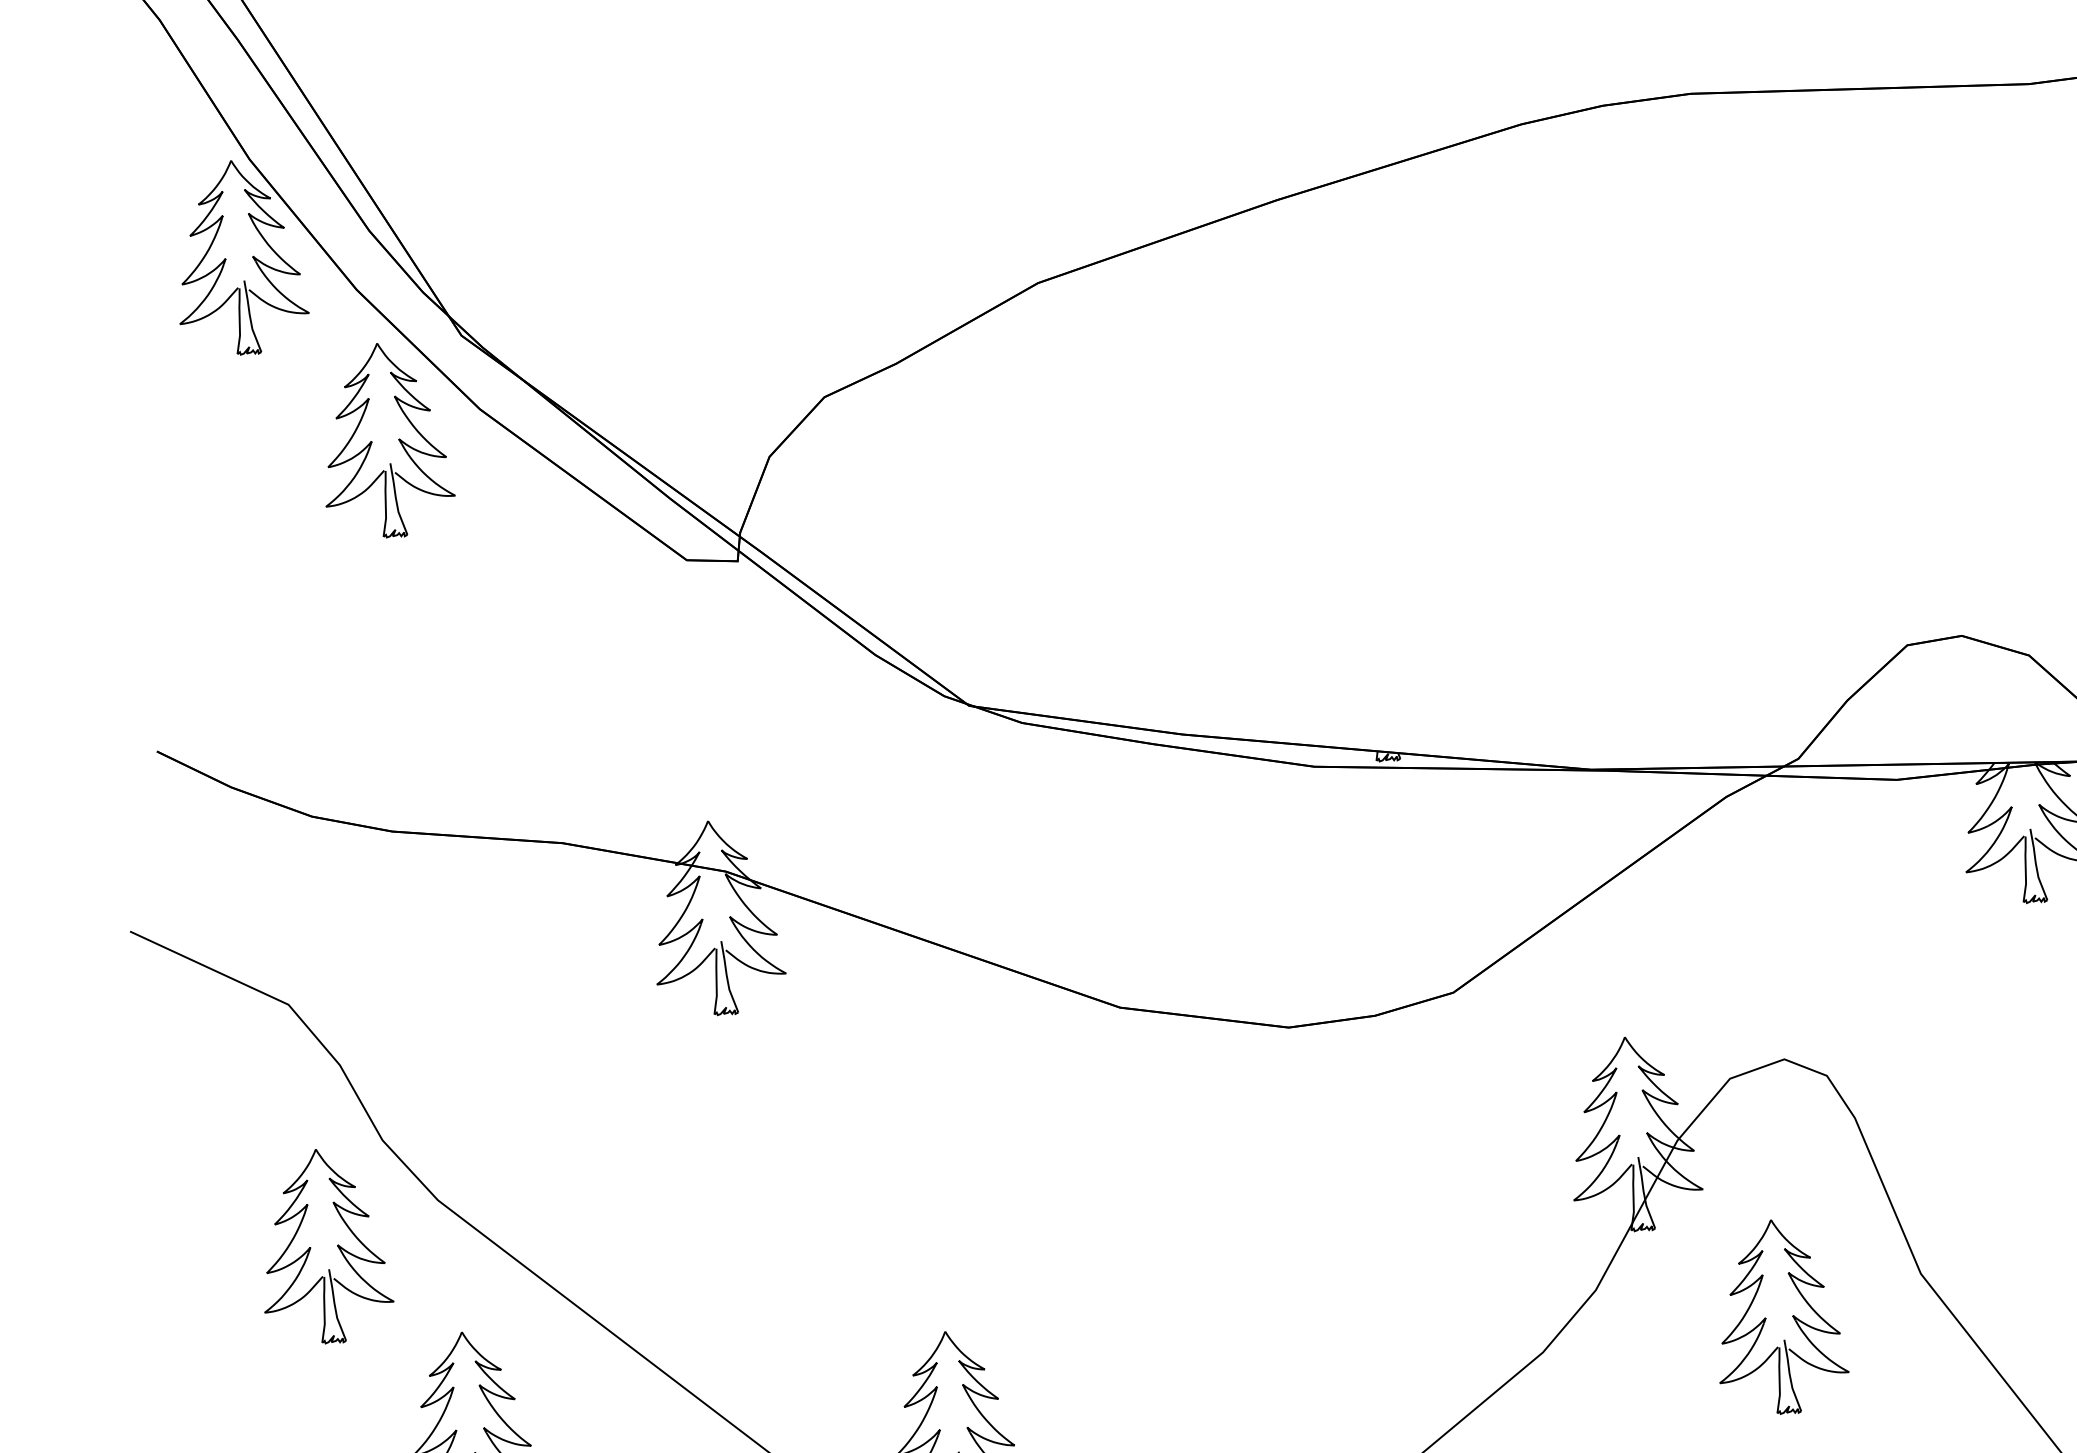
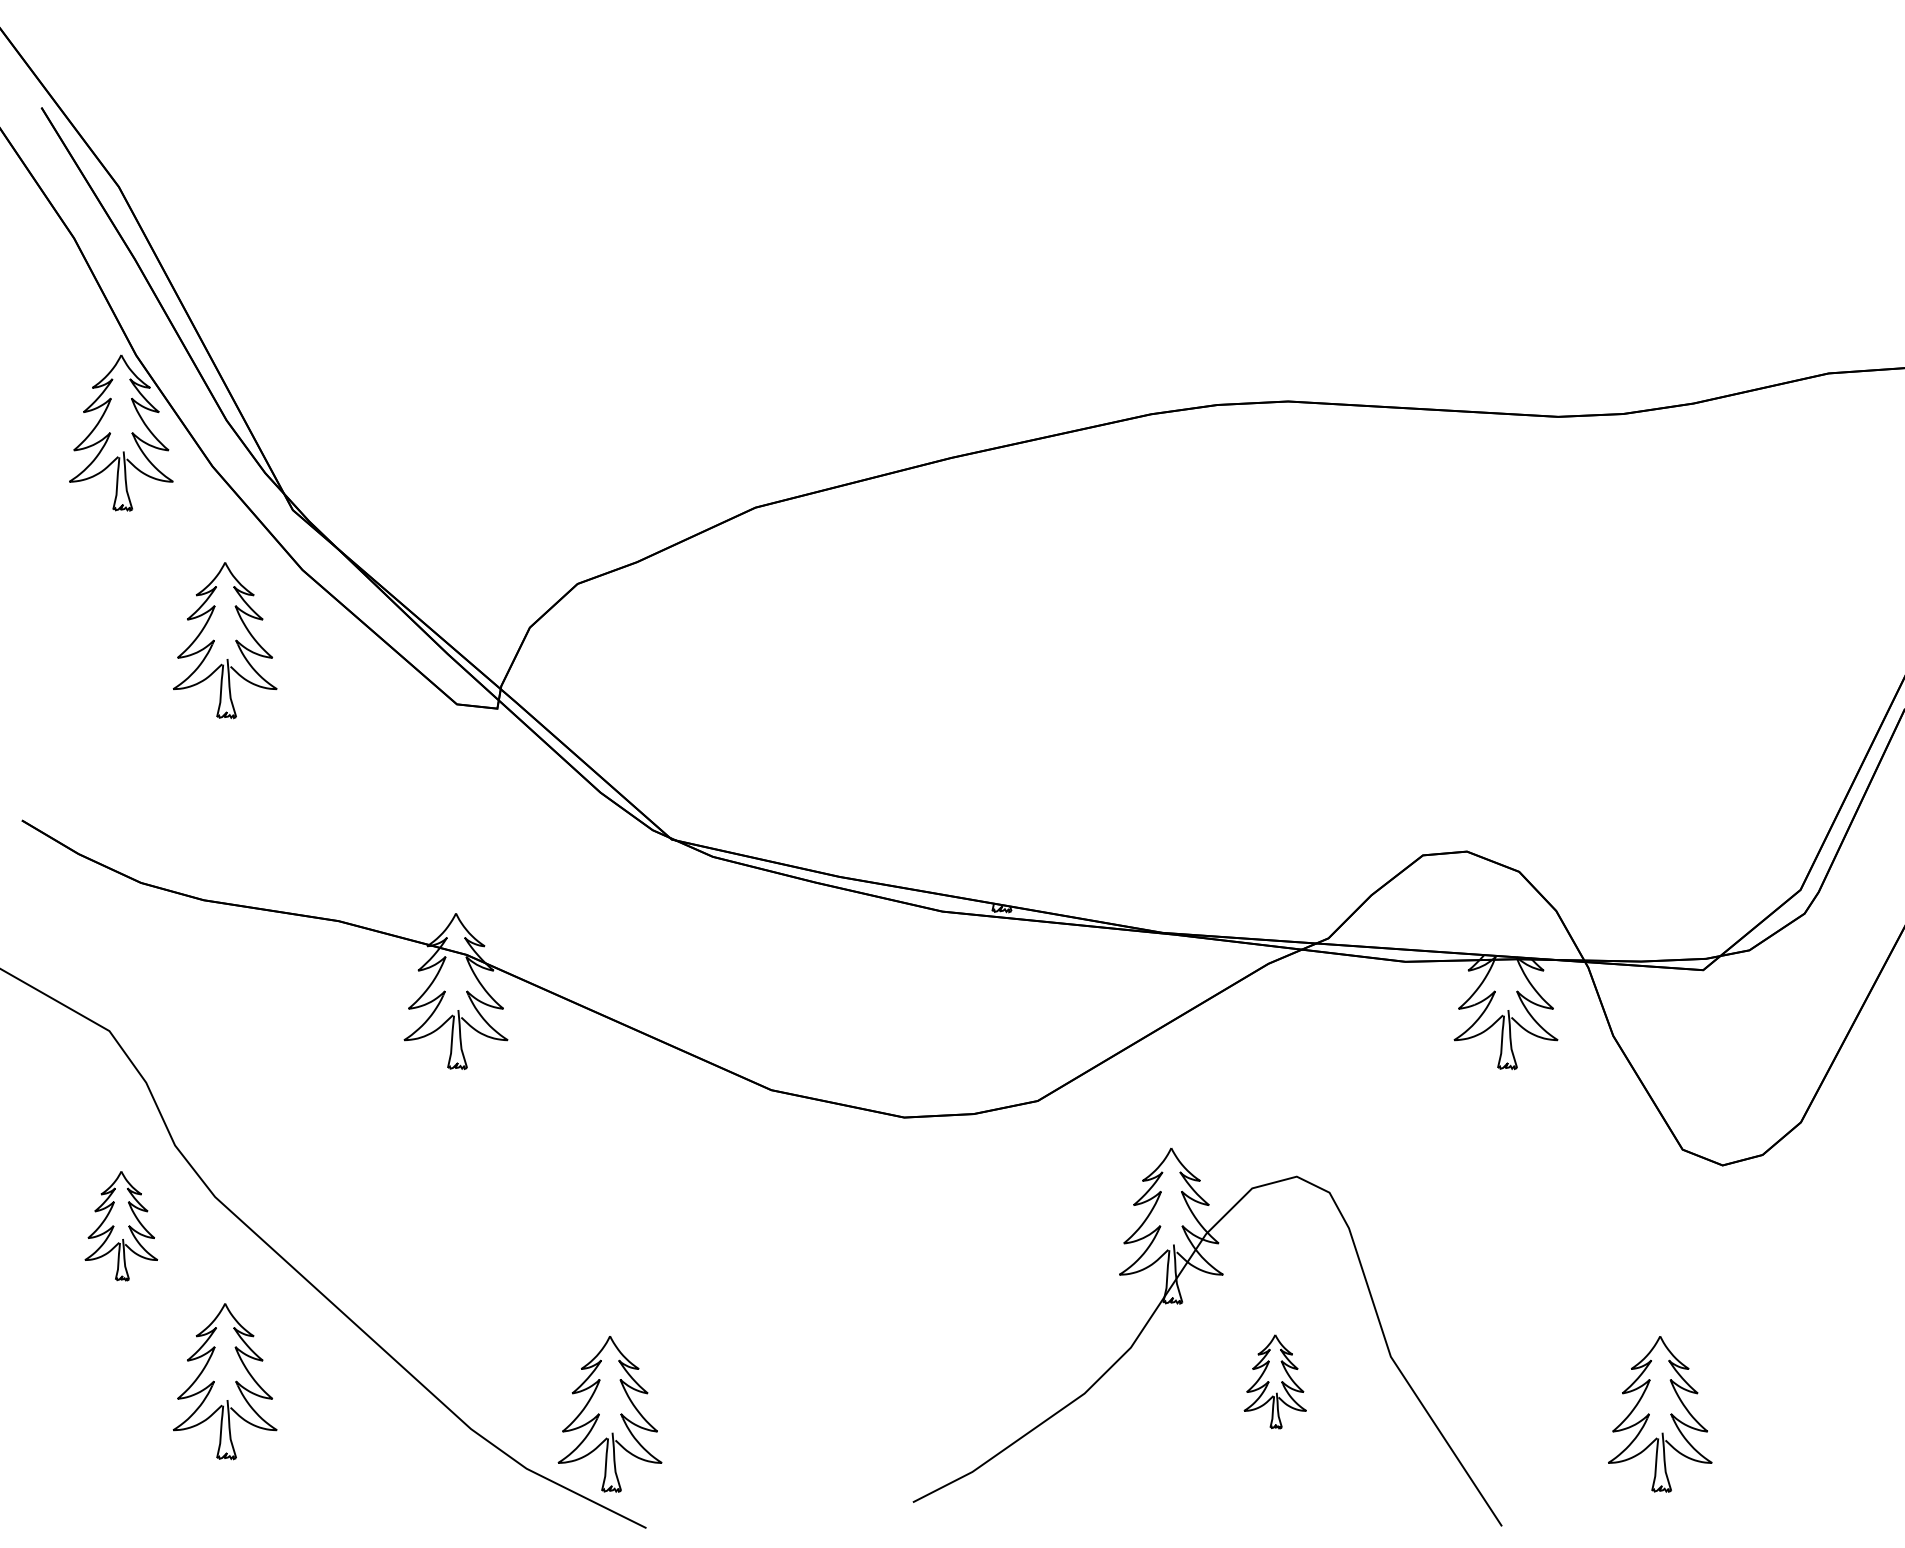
part: (384, 440) -> (224, 640), moved
part: (324, 1245) -> (121, 1225), size x0.7
part: (1779, 1316) -> (1275, 1381), size x0.6

